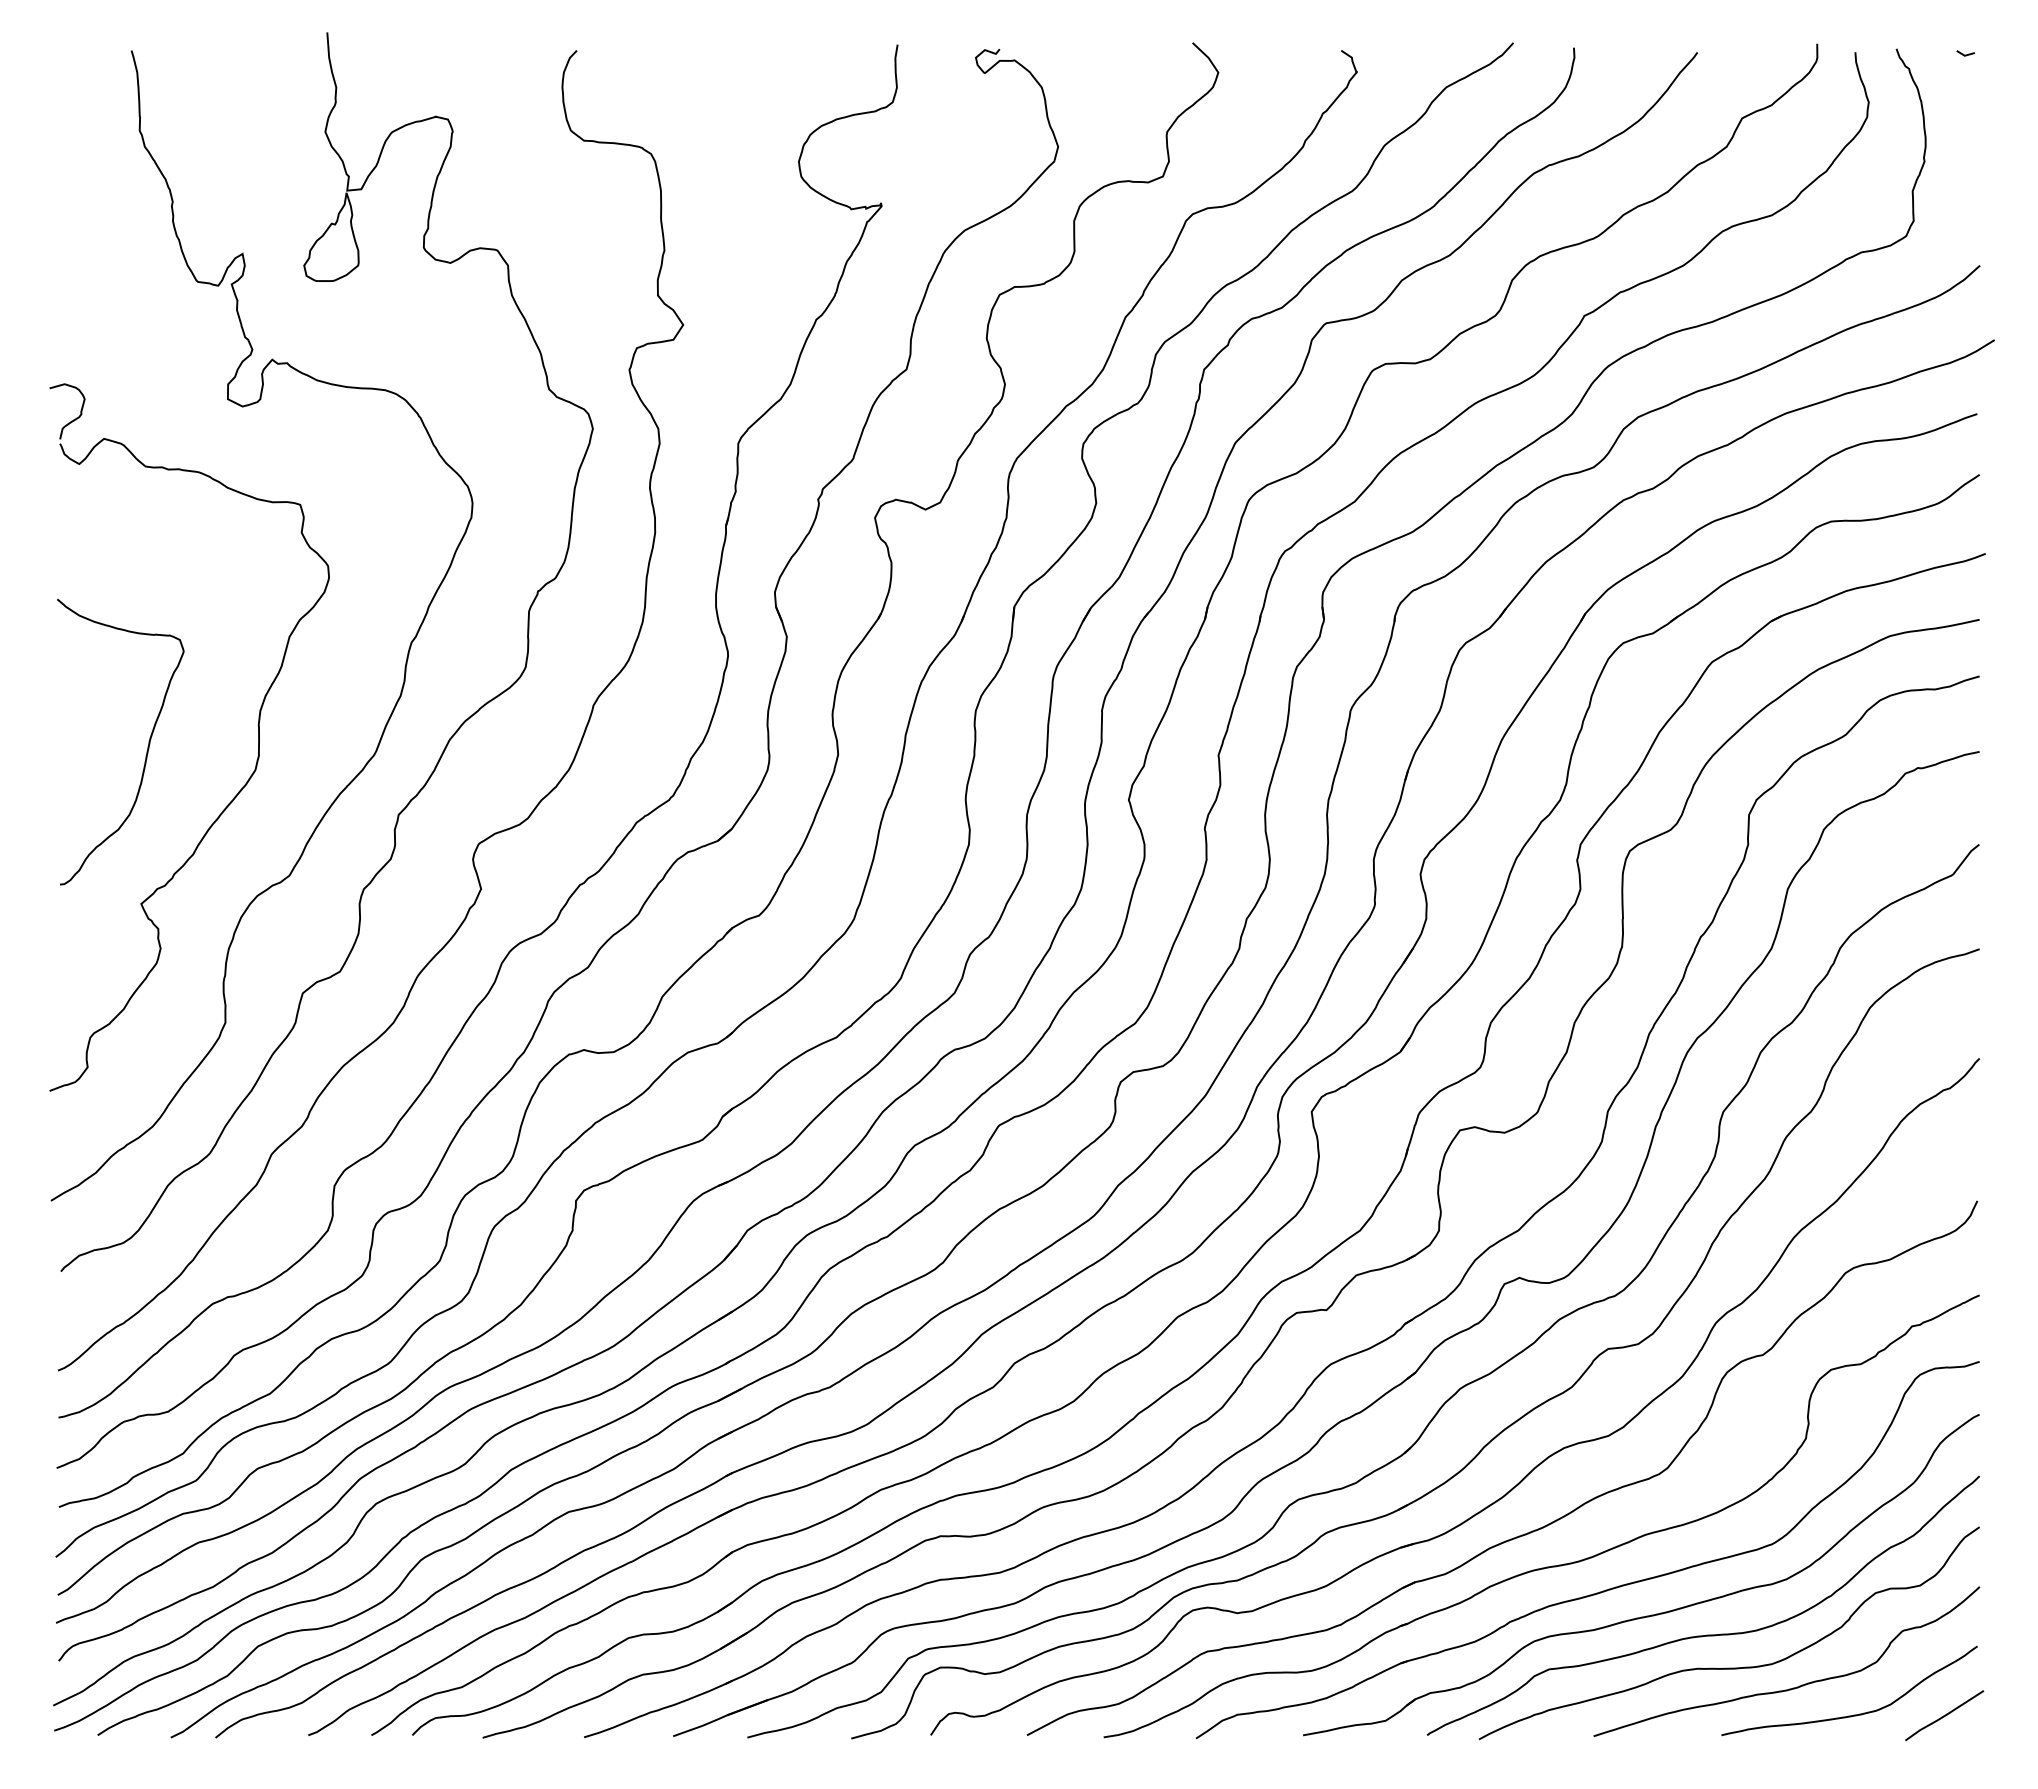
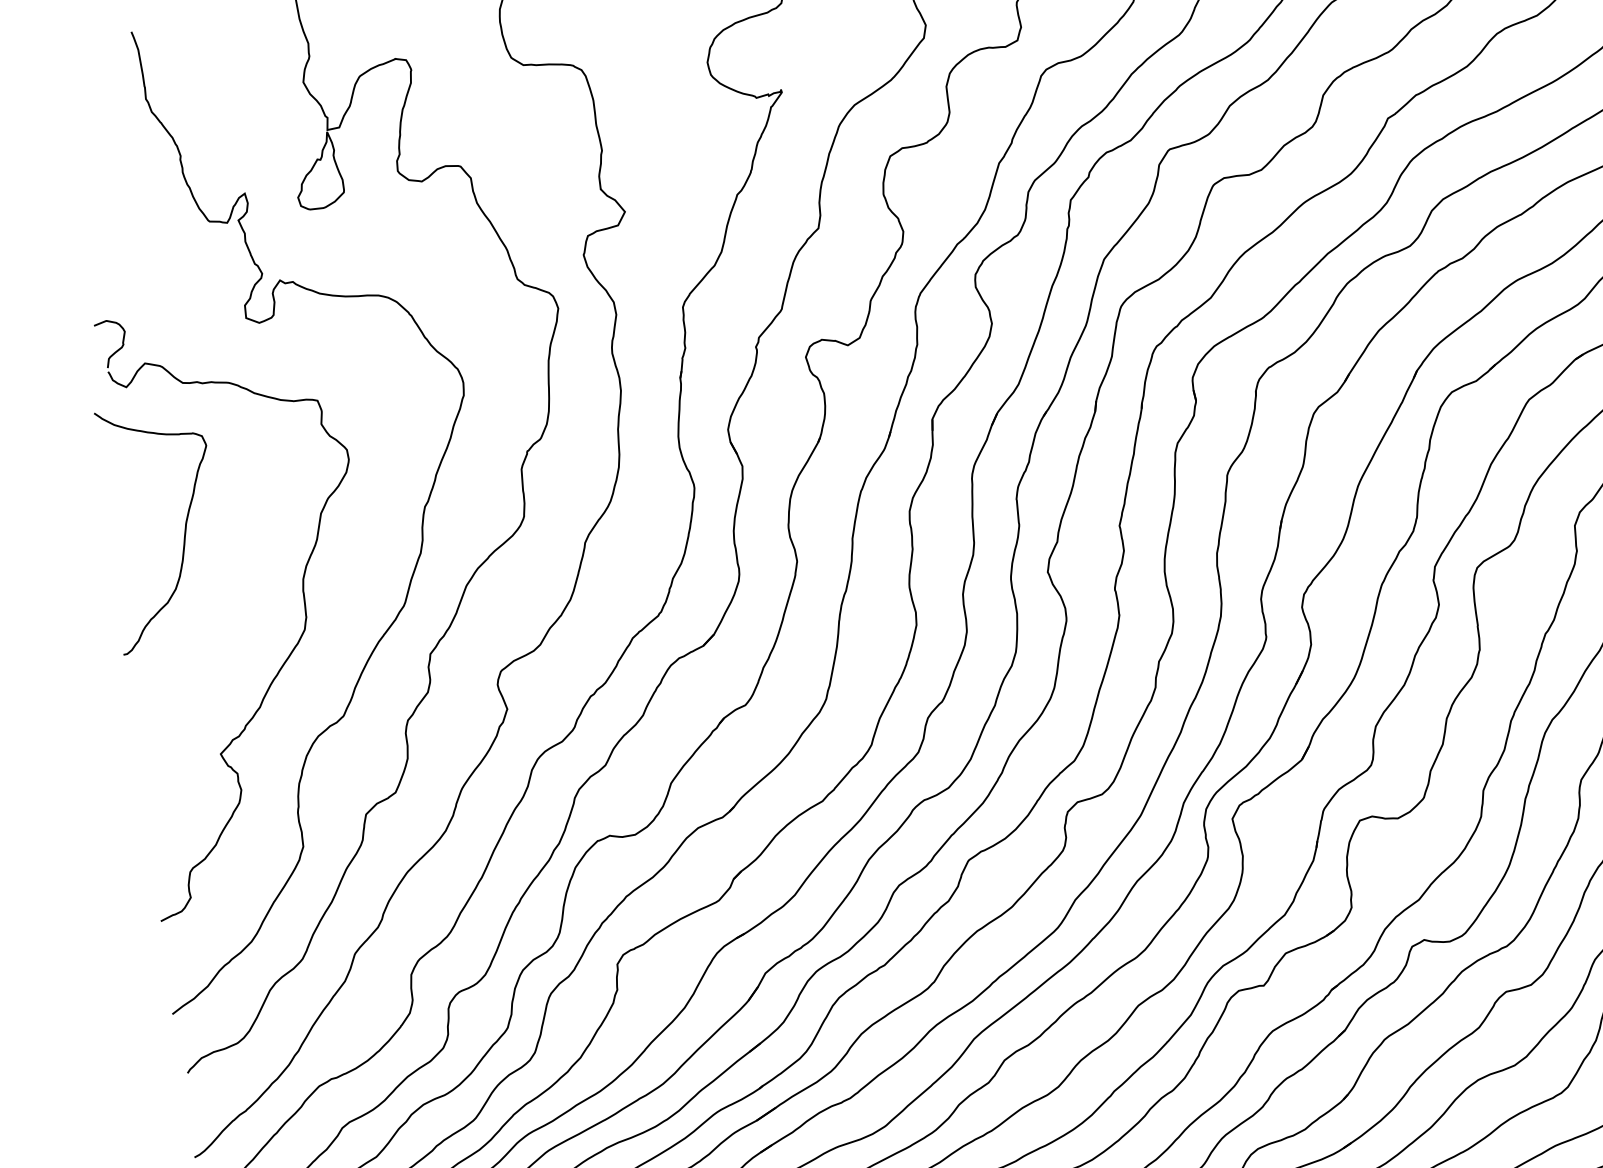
curve: (147, 746) -> (184, 529), moved

